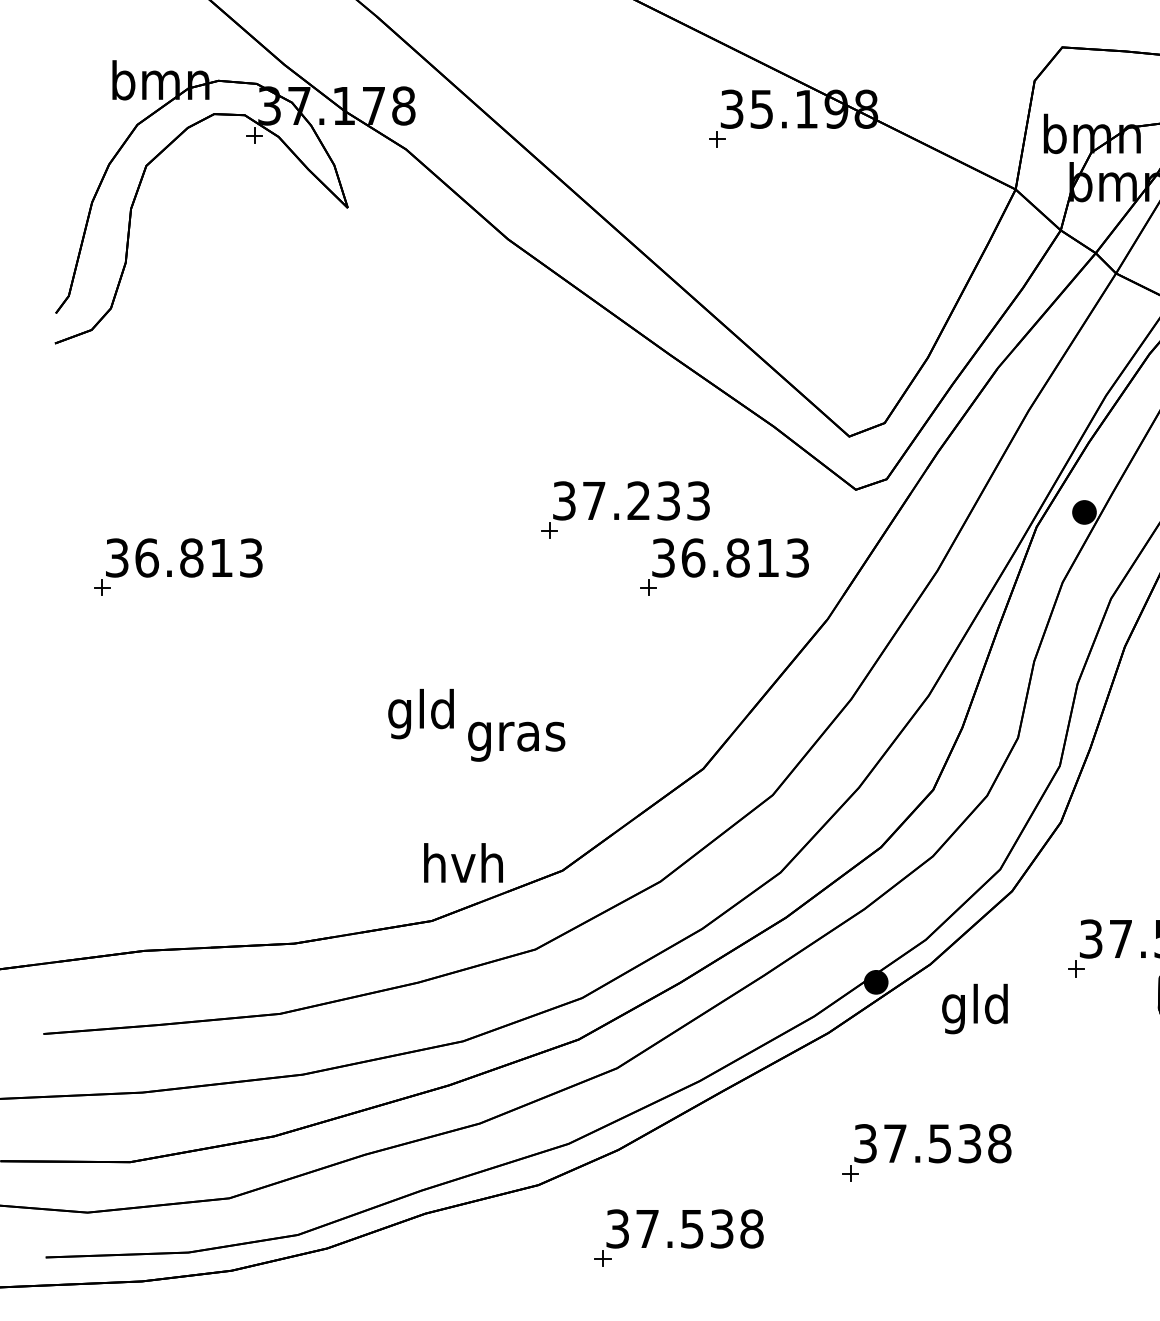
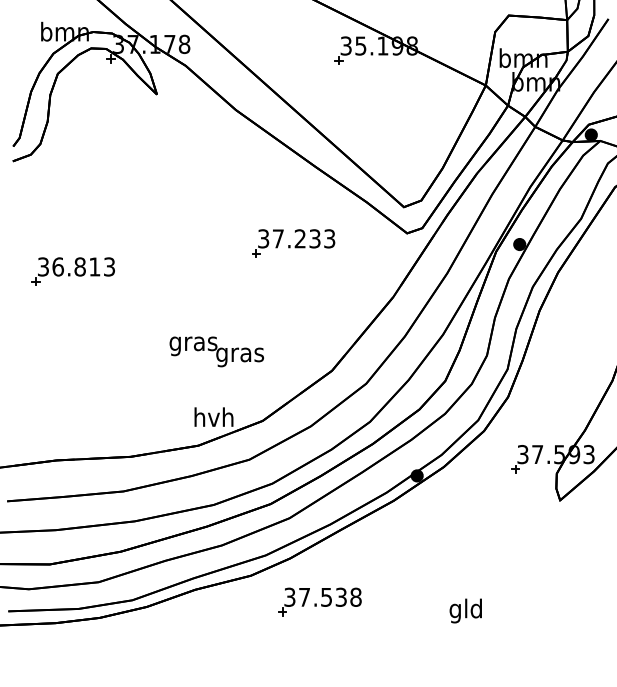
part: (722, 567) -> (341, 271), removed
text: (421, 713) -> (193, 343), gld -> gras
text: (974, 1007) -> (465, 610), moved
part: (925, 1152) -> (441, 559), removed

